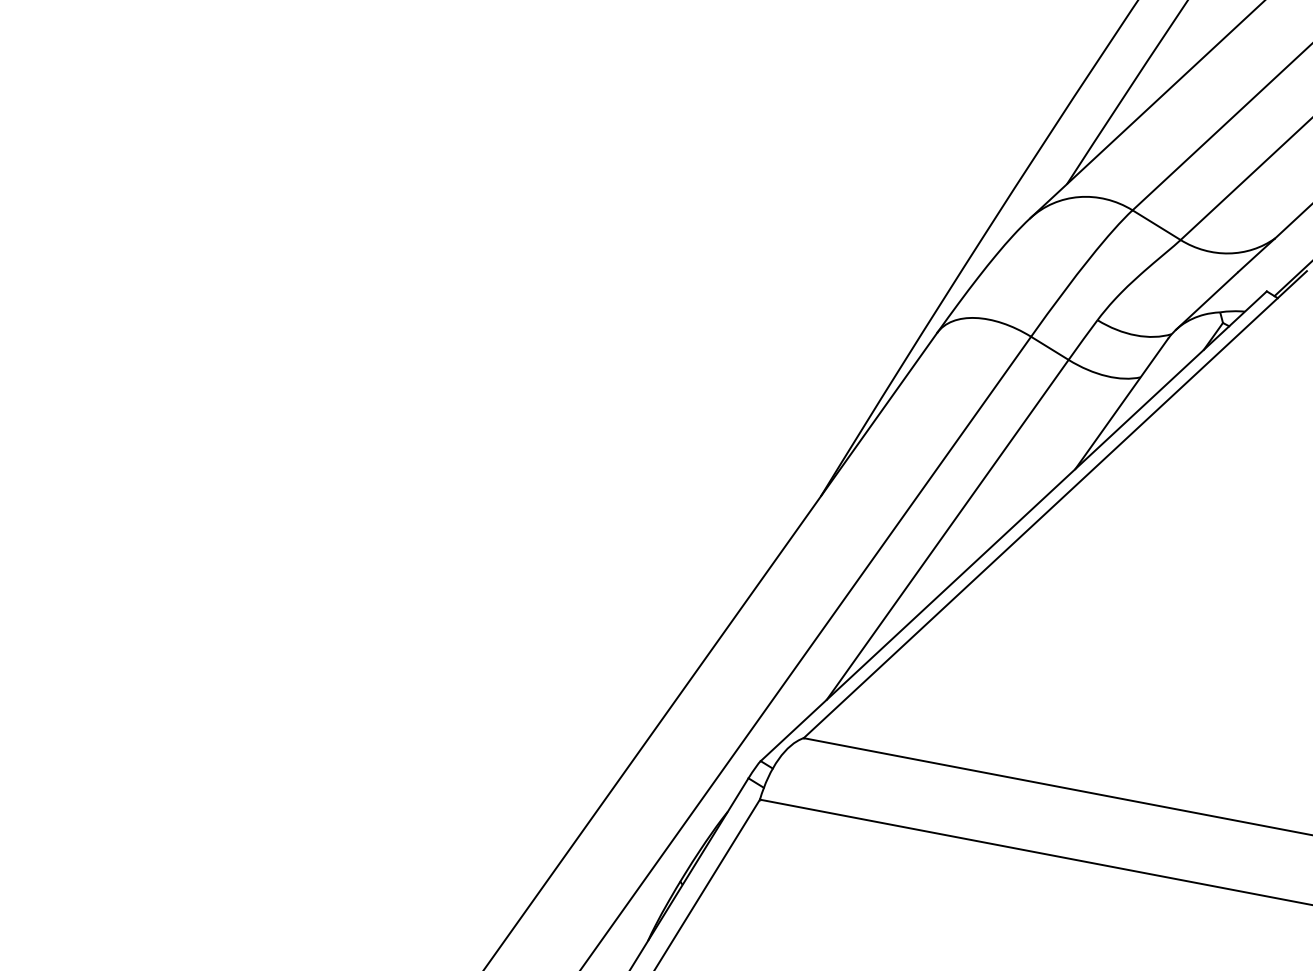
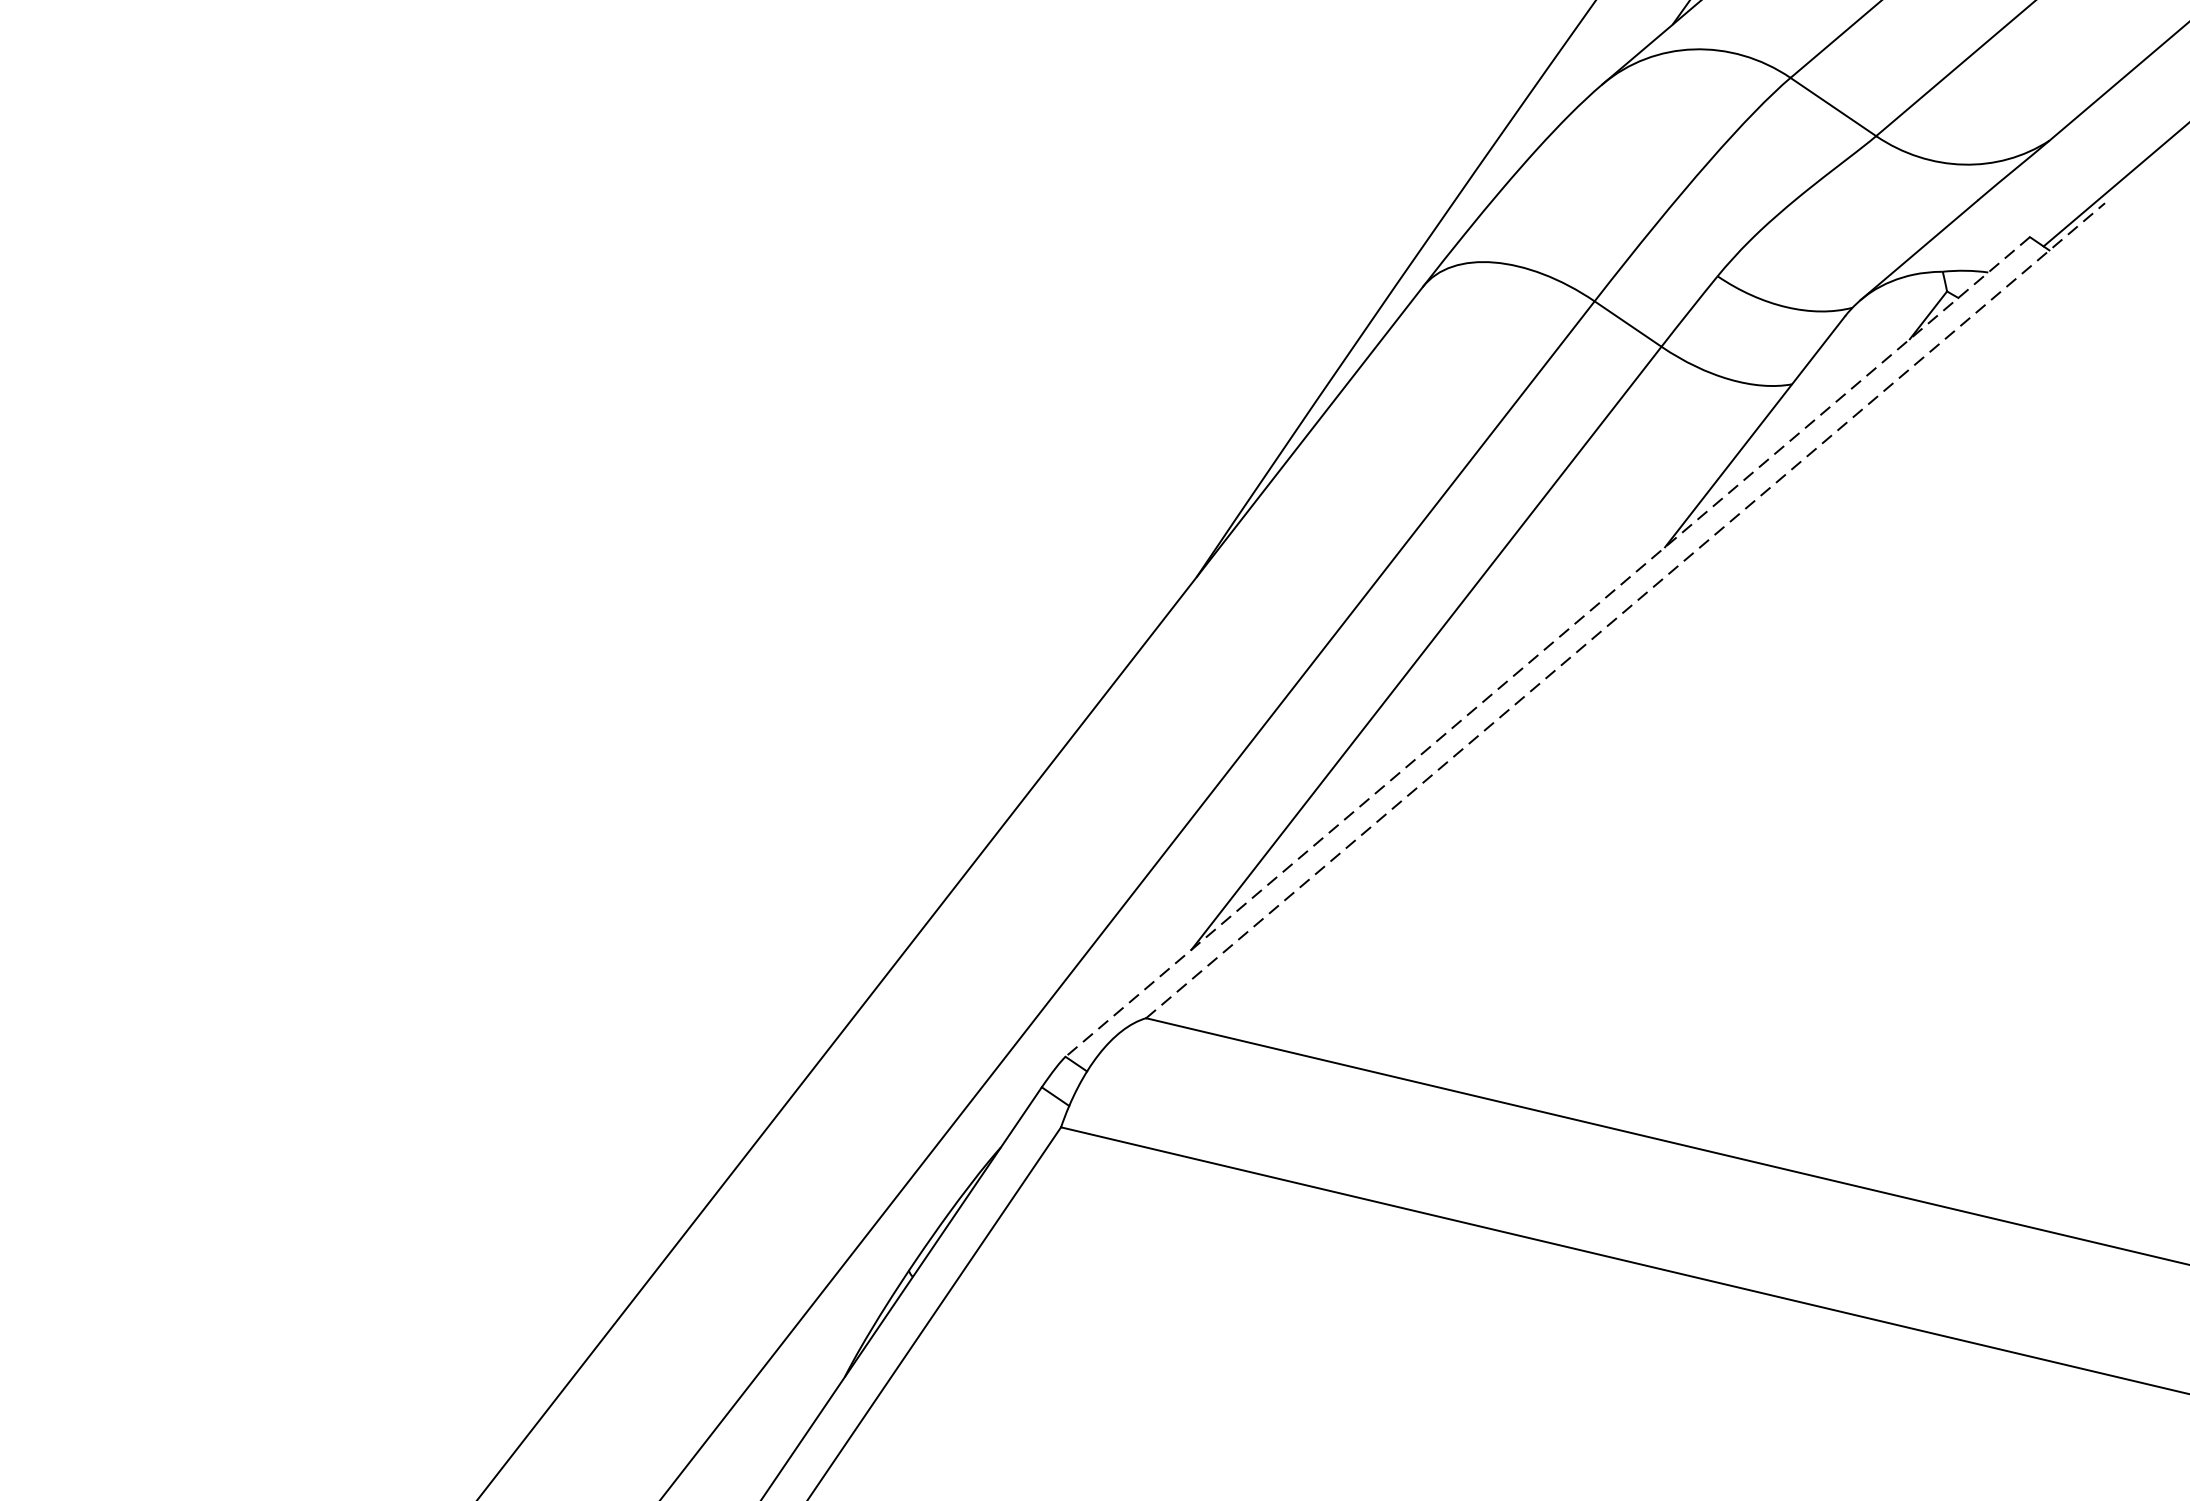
line: (1055, 504) -> (1625, 610), solid -> dashed
line: (1013, 526) -> (1547, 647), solid -> dashed

